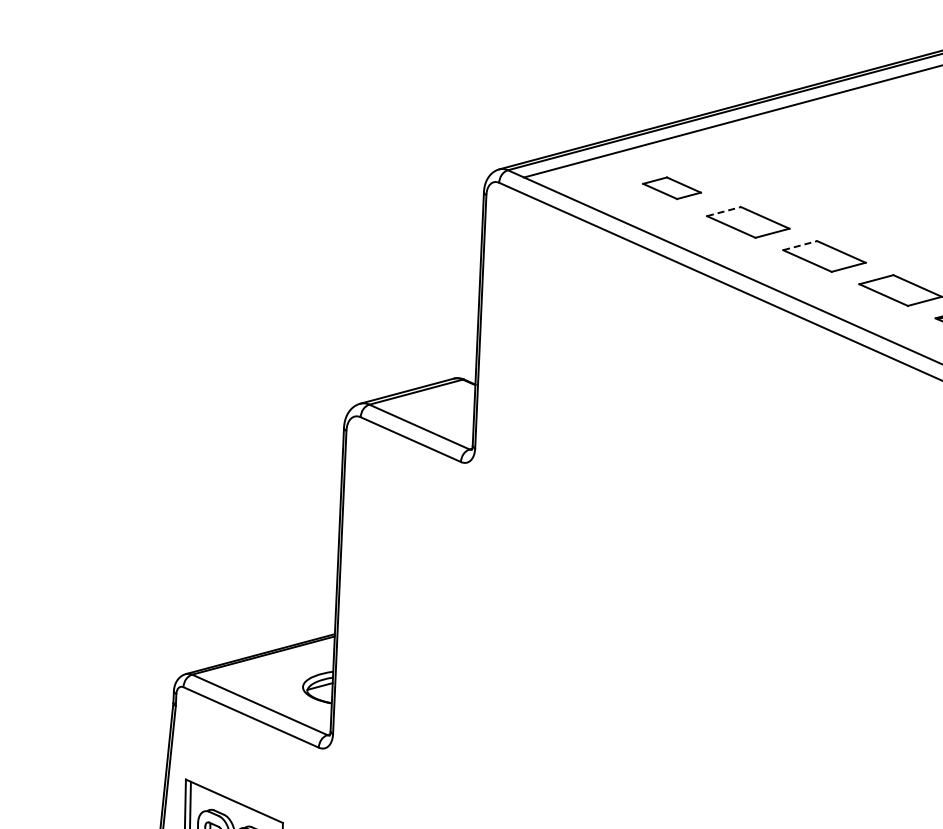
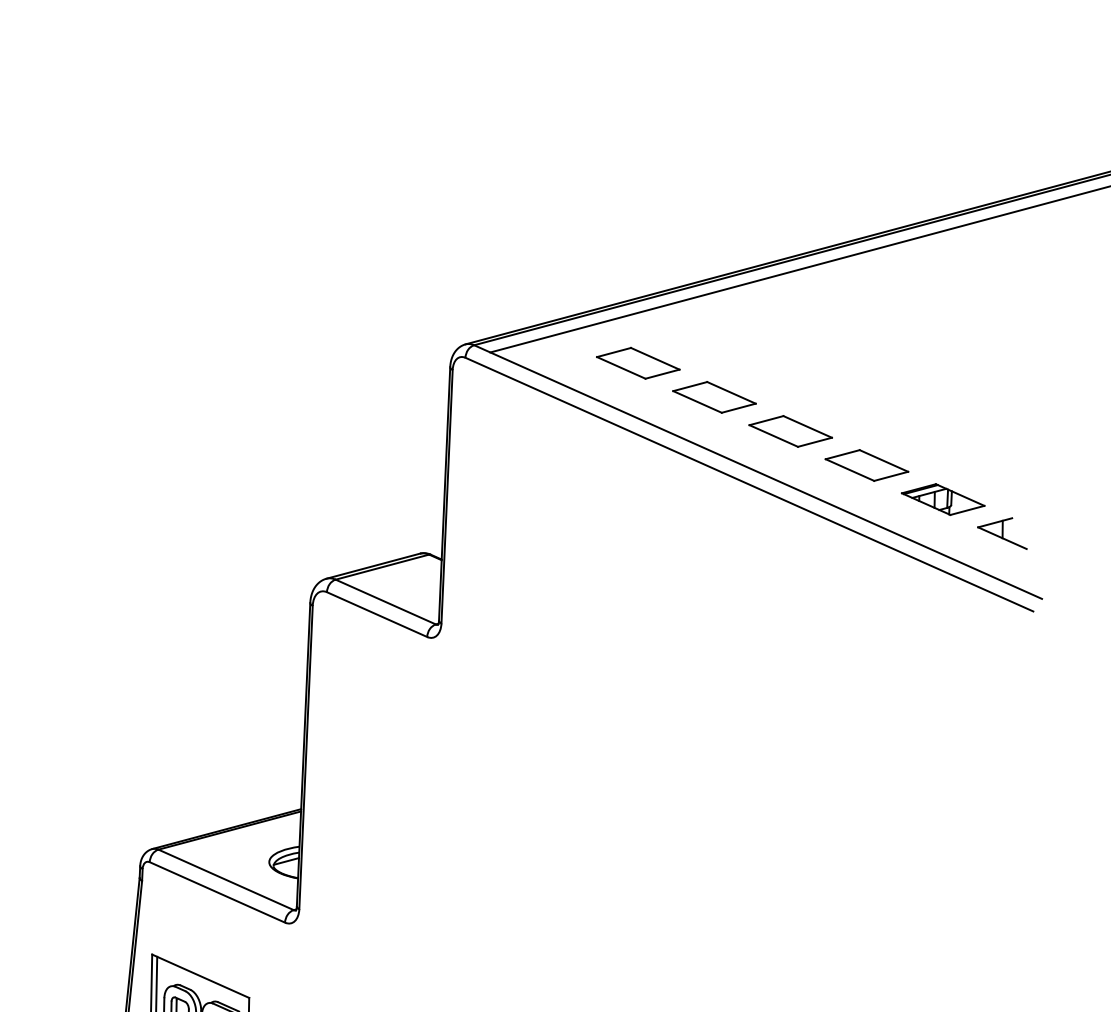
part: (672, 187) -> (638, 362), size x1.43
line: (724, 211) -> (690, 386), dashed -> solid
line: (800, 245) -> (766, 420), dashed -> solid

